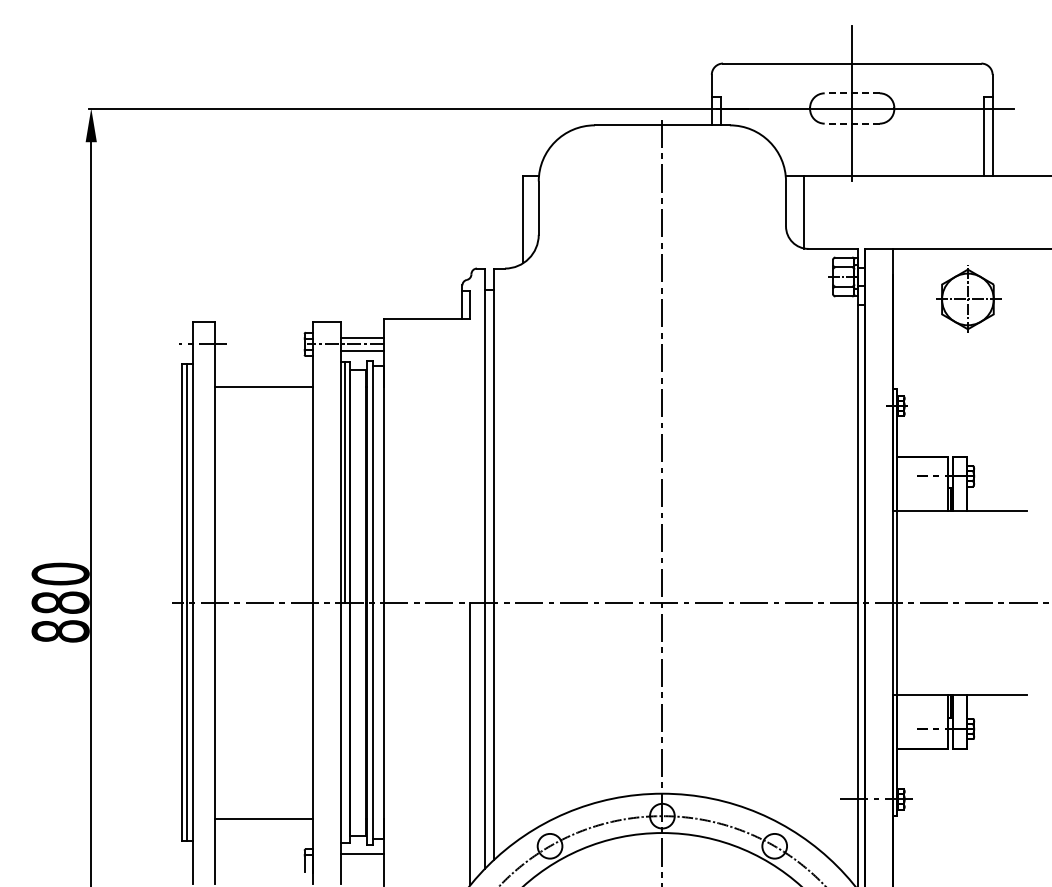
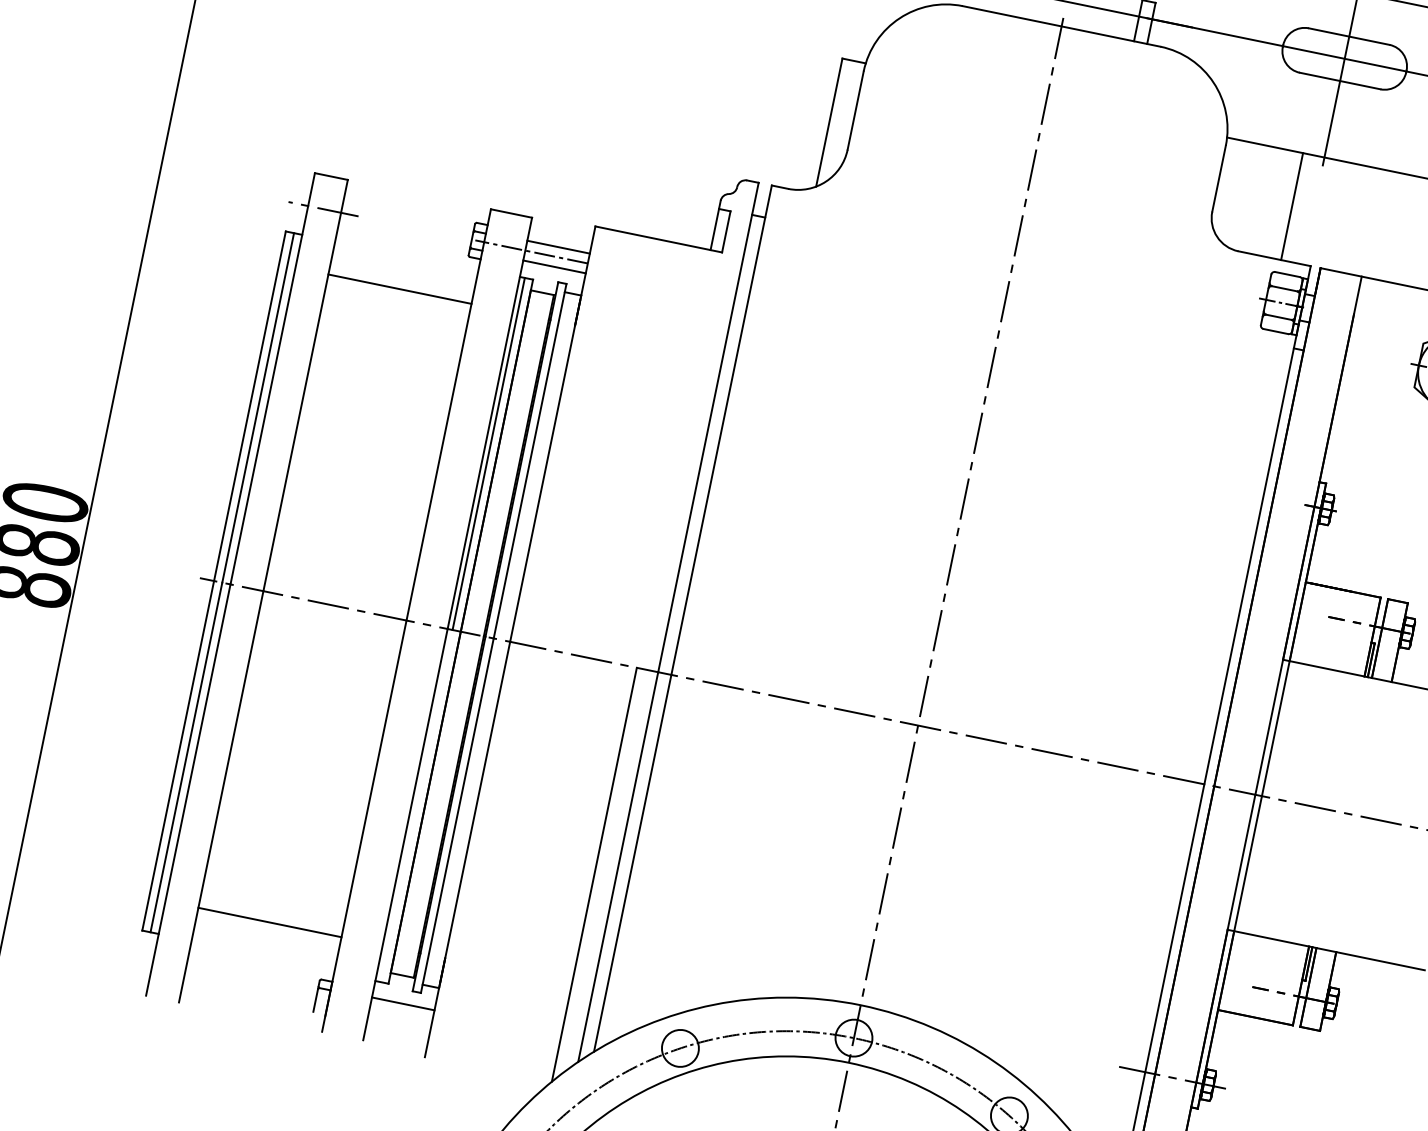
line: (852, 93) -> (1349, 36), dashed -> solid
line: (852, 123) -> (1340, 80), dashed -> solid
line: (803, 211) -> (1292, 205), moved

